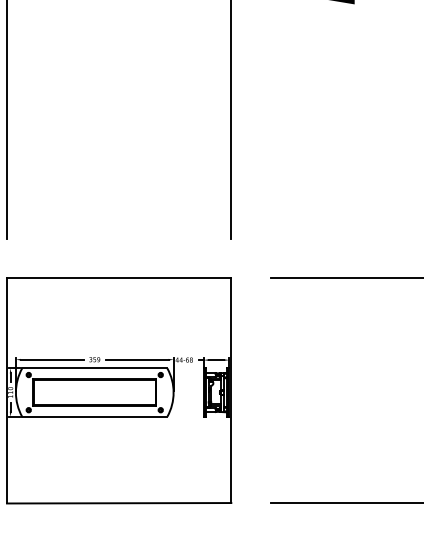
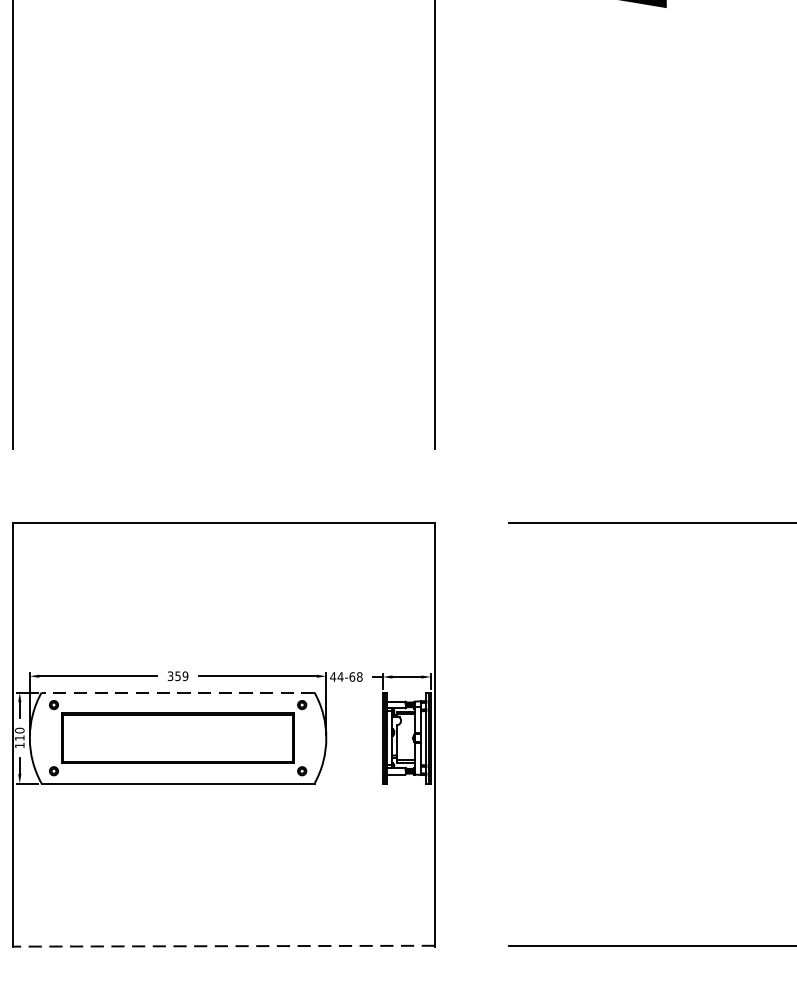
line: (94, 368) -> (177, 692), solid -> dashed
line: (118, 503) -> (222, 946), solid -> dashed

